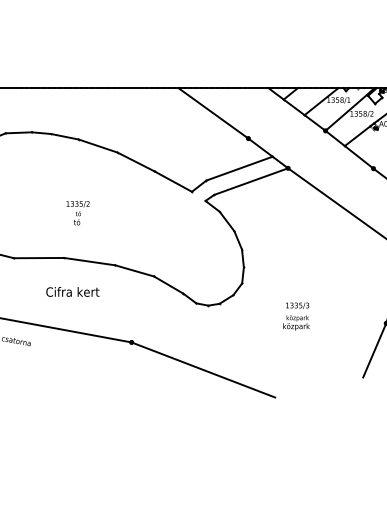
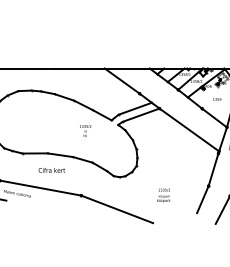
text: (77, 212) -> (85, 130), moved
text: (295, 316) -> (163, 195), moved

